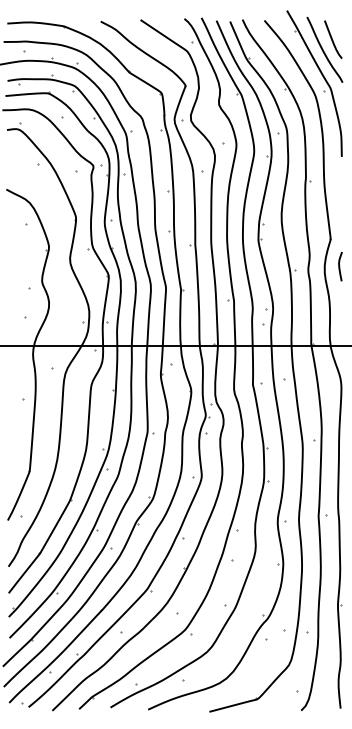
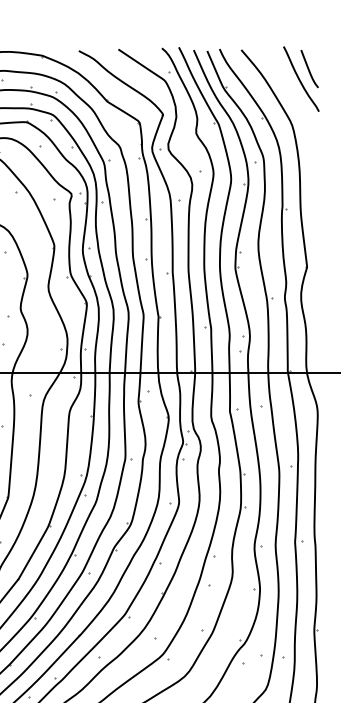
part: (323, 78) -> (299, 107), removed
curve: (340, 266) -> (316, 294), removed

